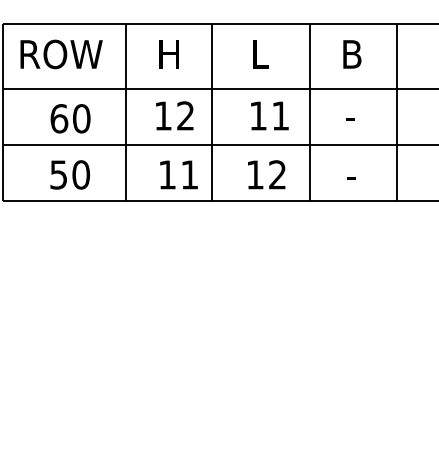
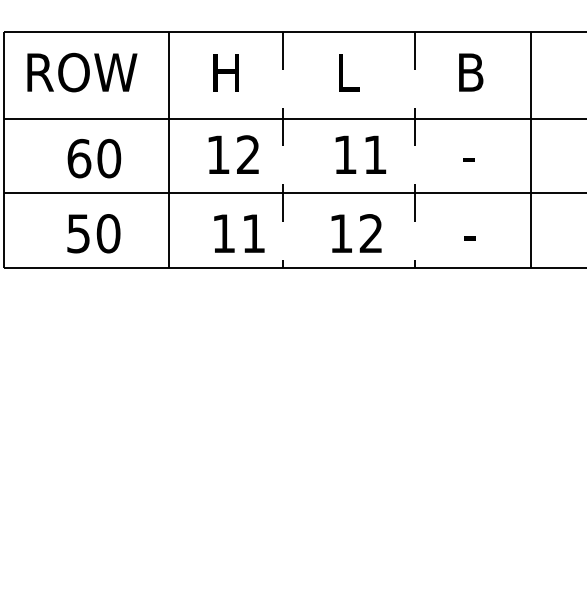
line: (211, 112) -> (282, 150), solid -> dashed
line: (310, 112) -> (415, 150), solid -> dashed

